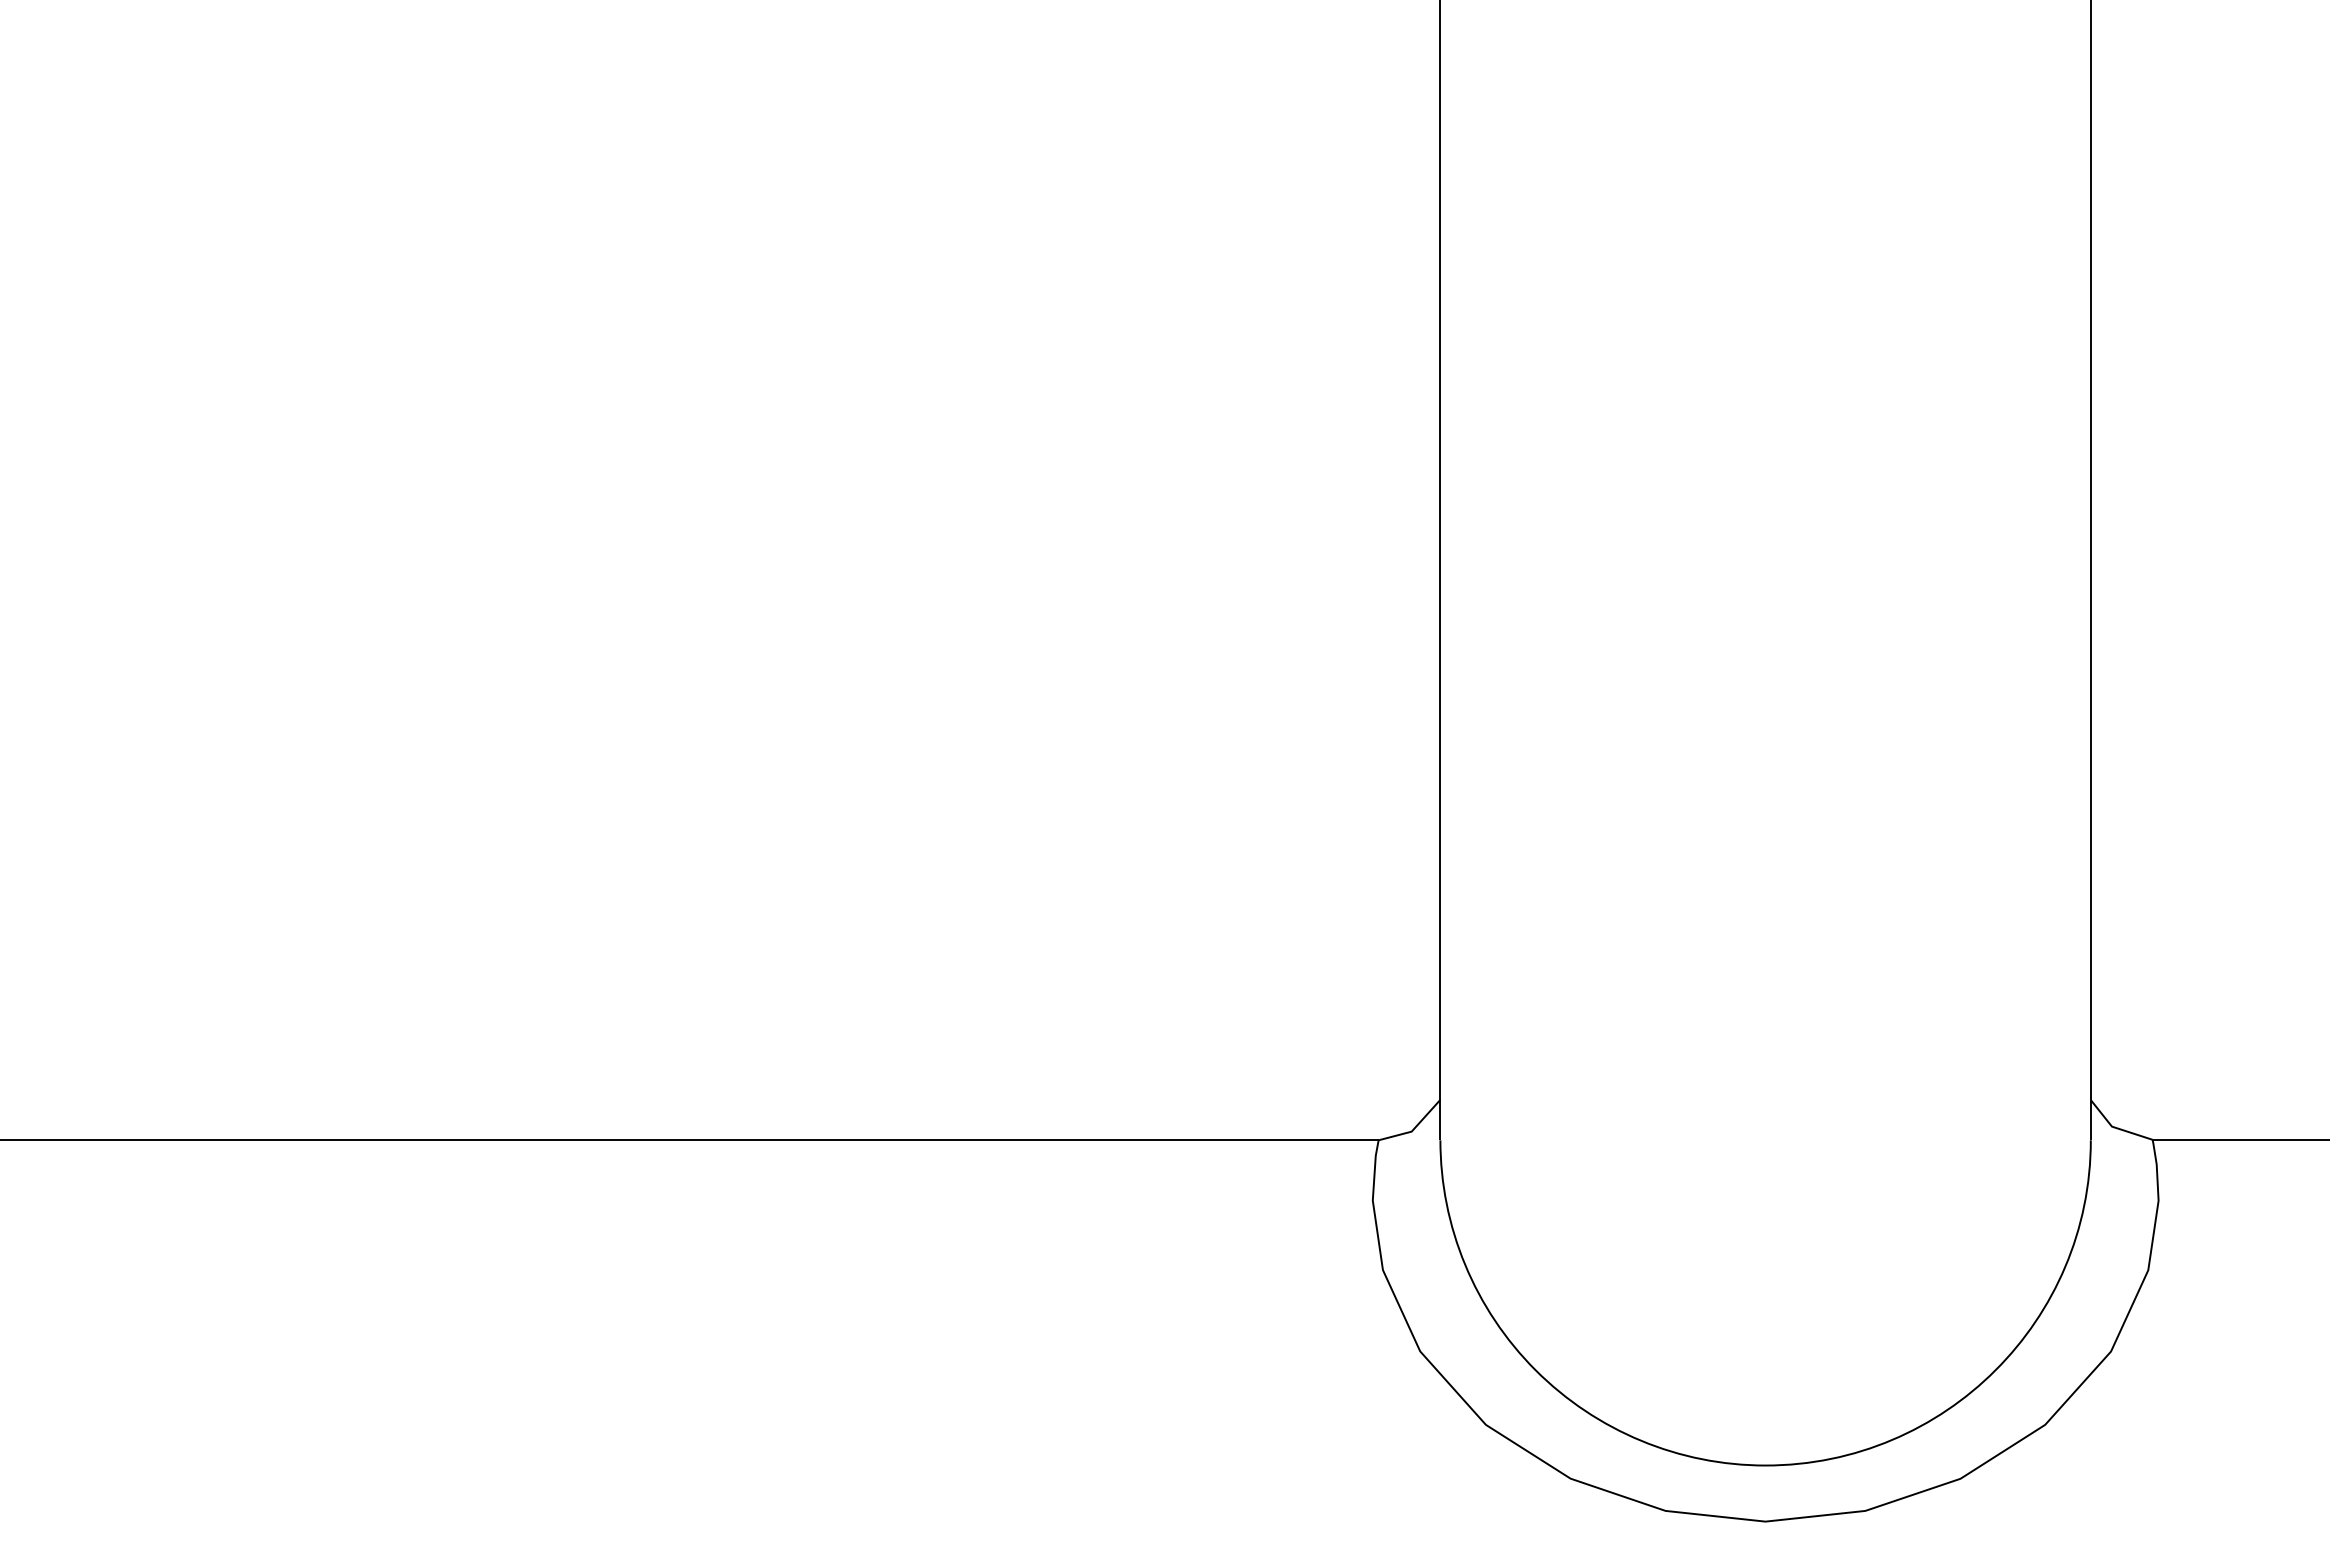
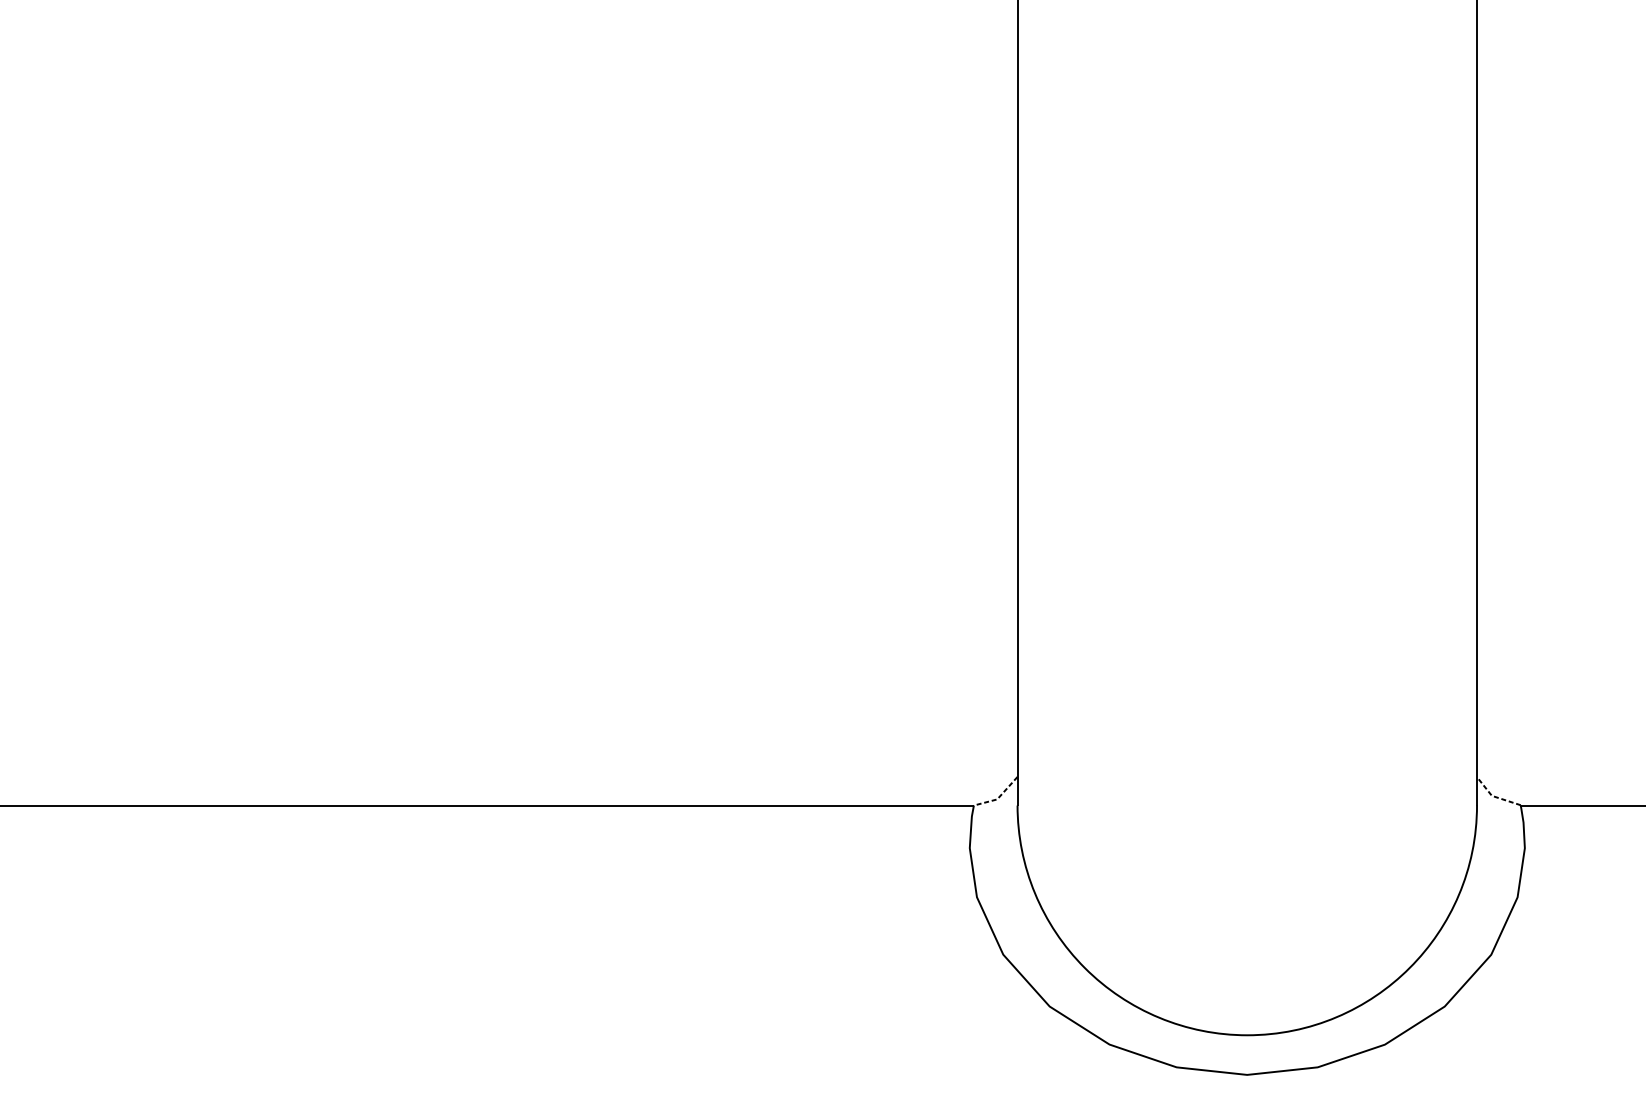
line: (2115, 1127) -> (1494, 796), solid -> dashed
line: (1413, 1129) -> (998, 797), solid -> dashed

